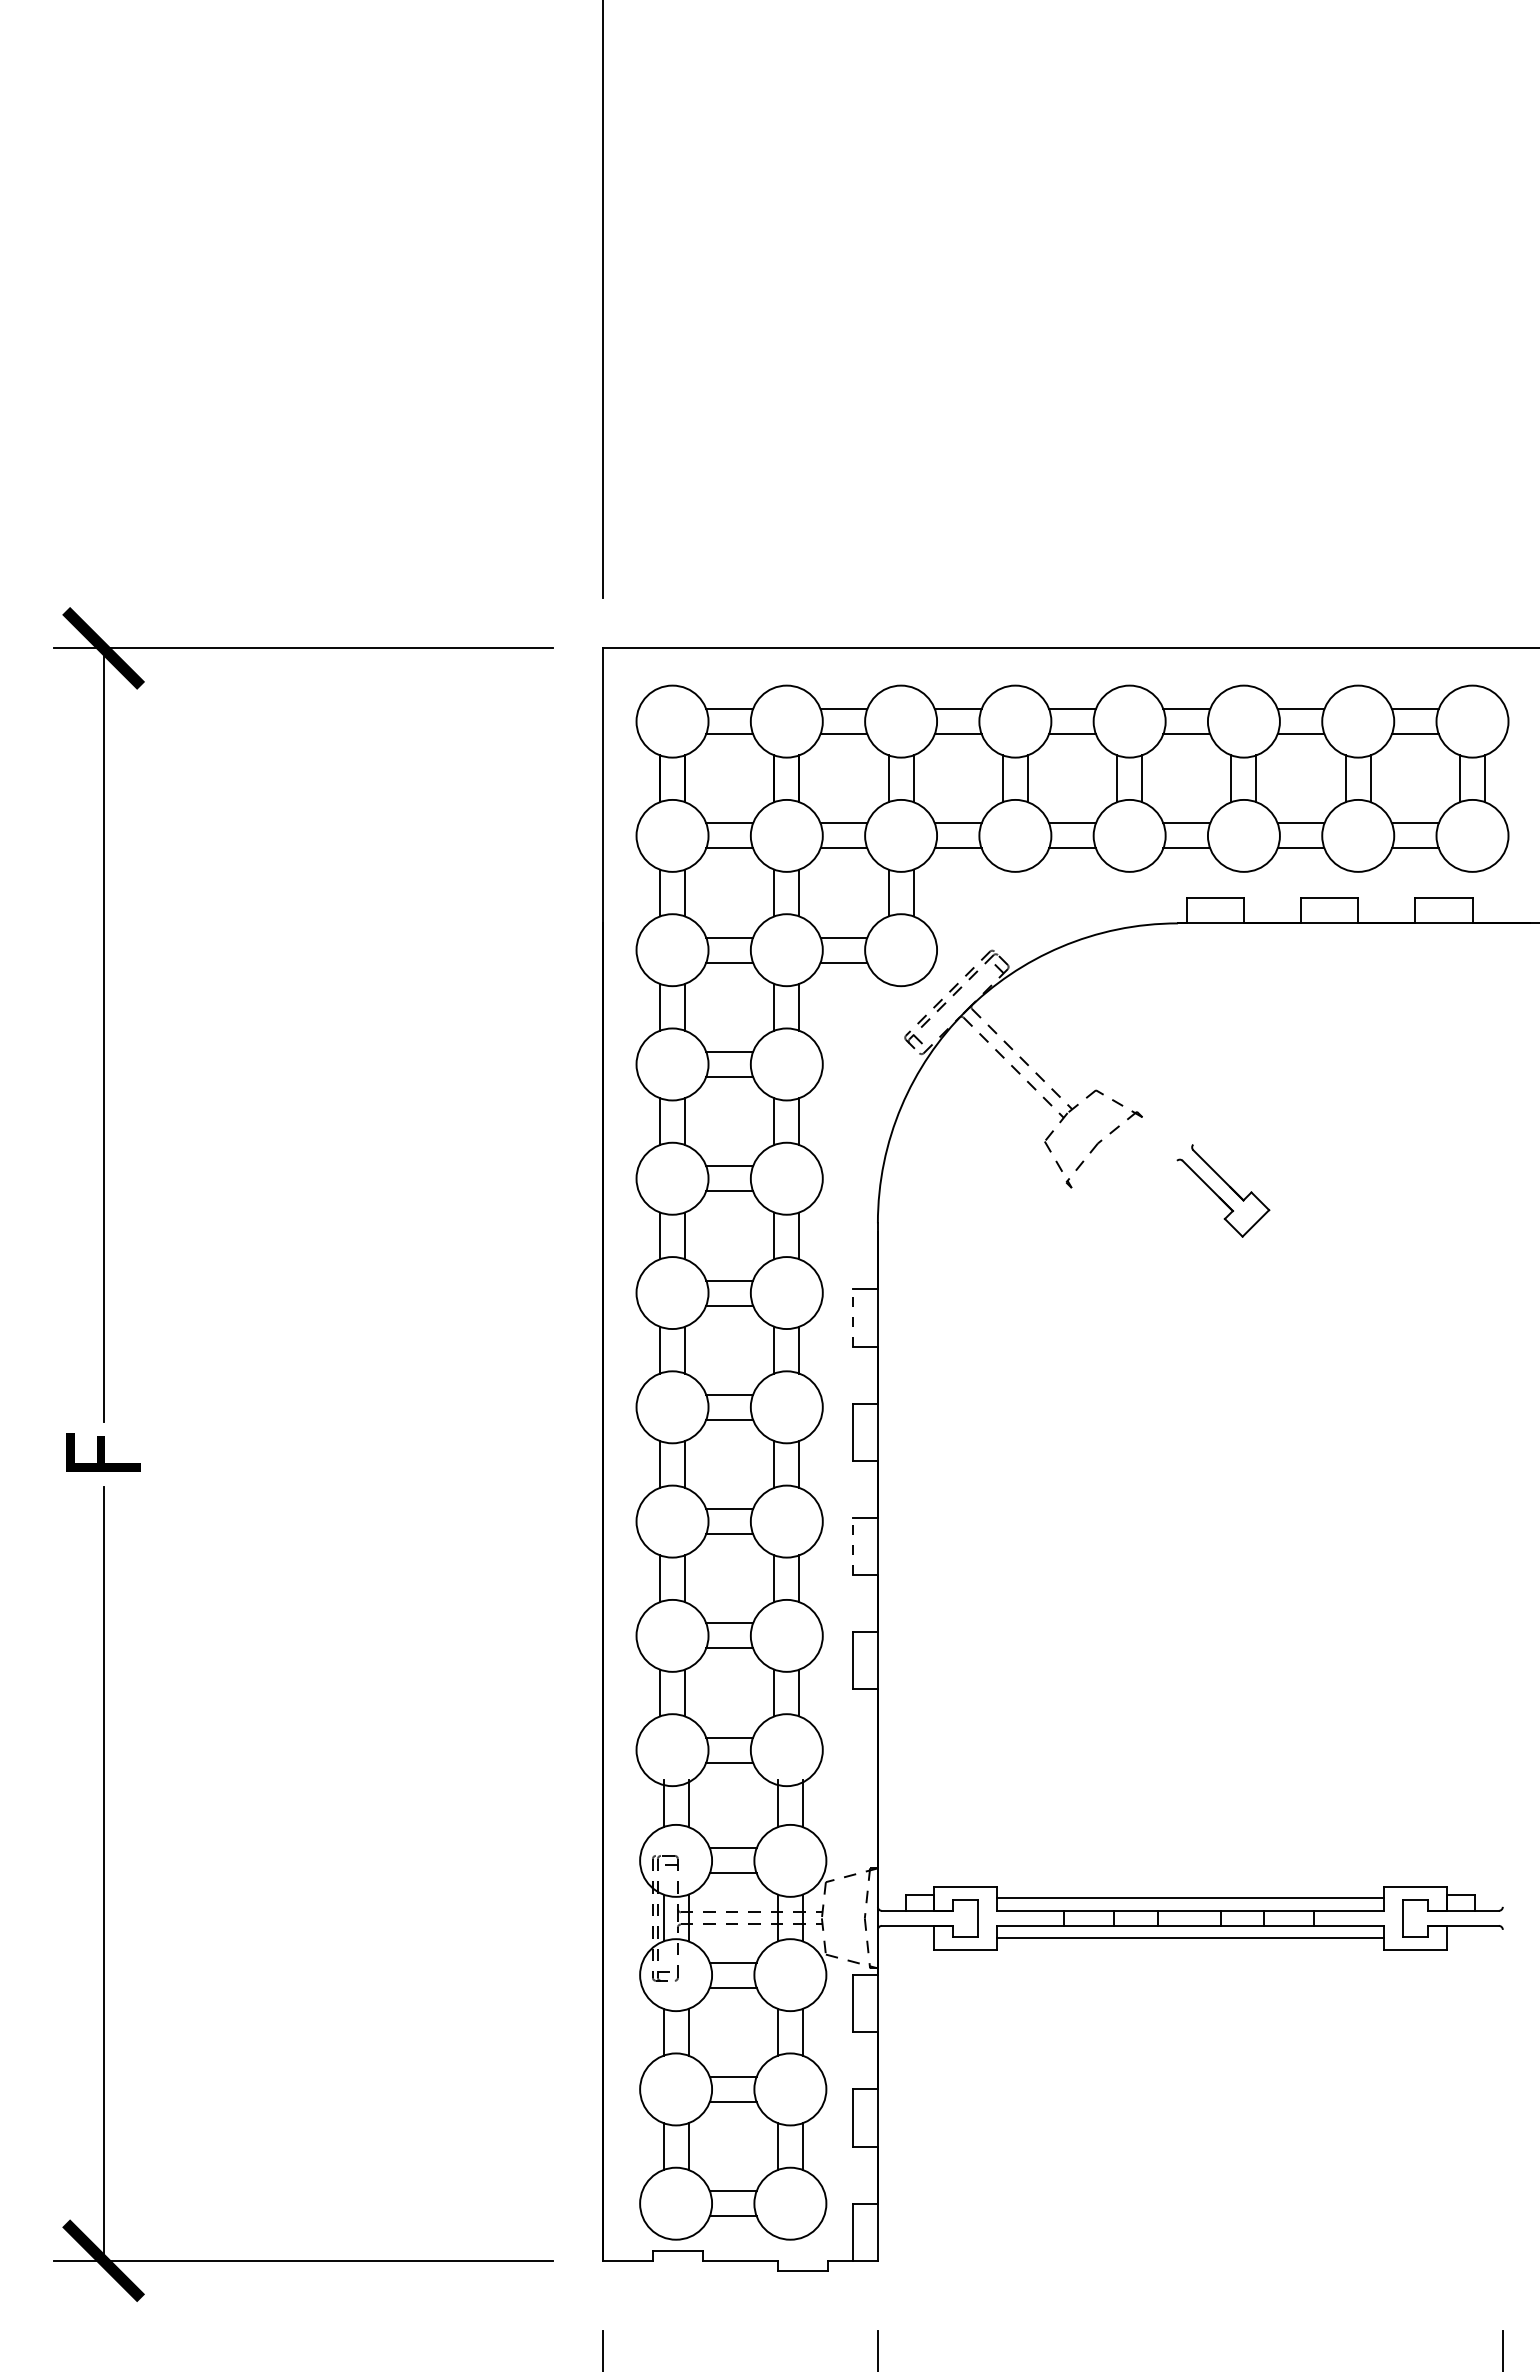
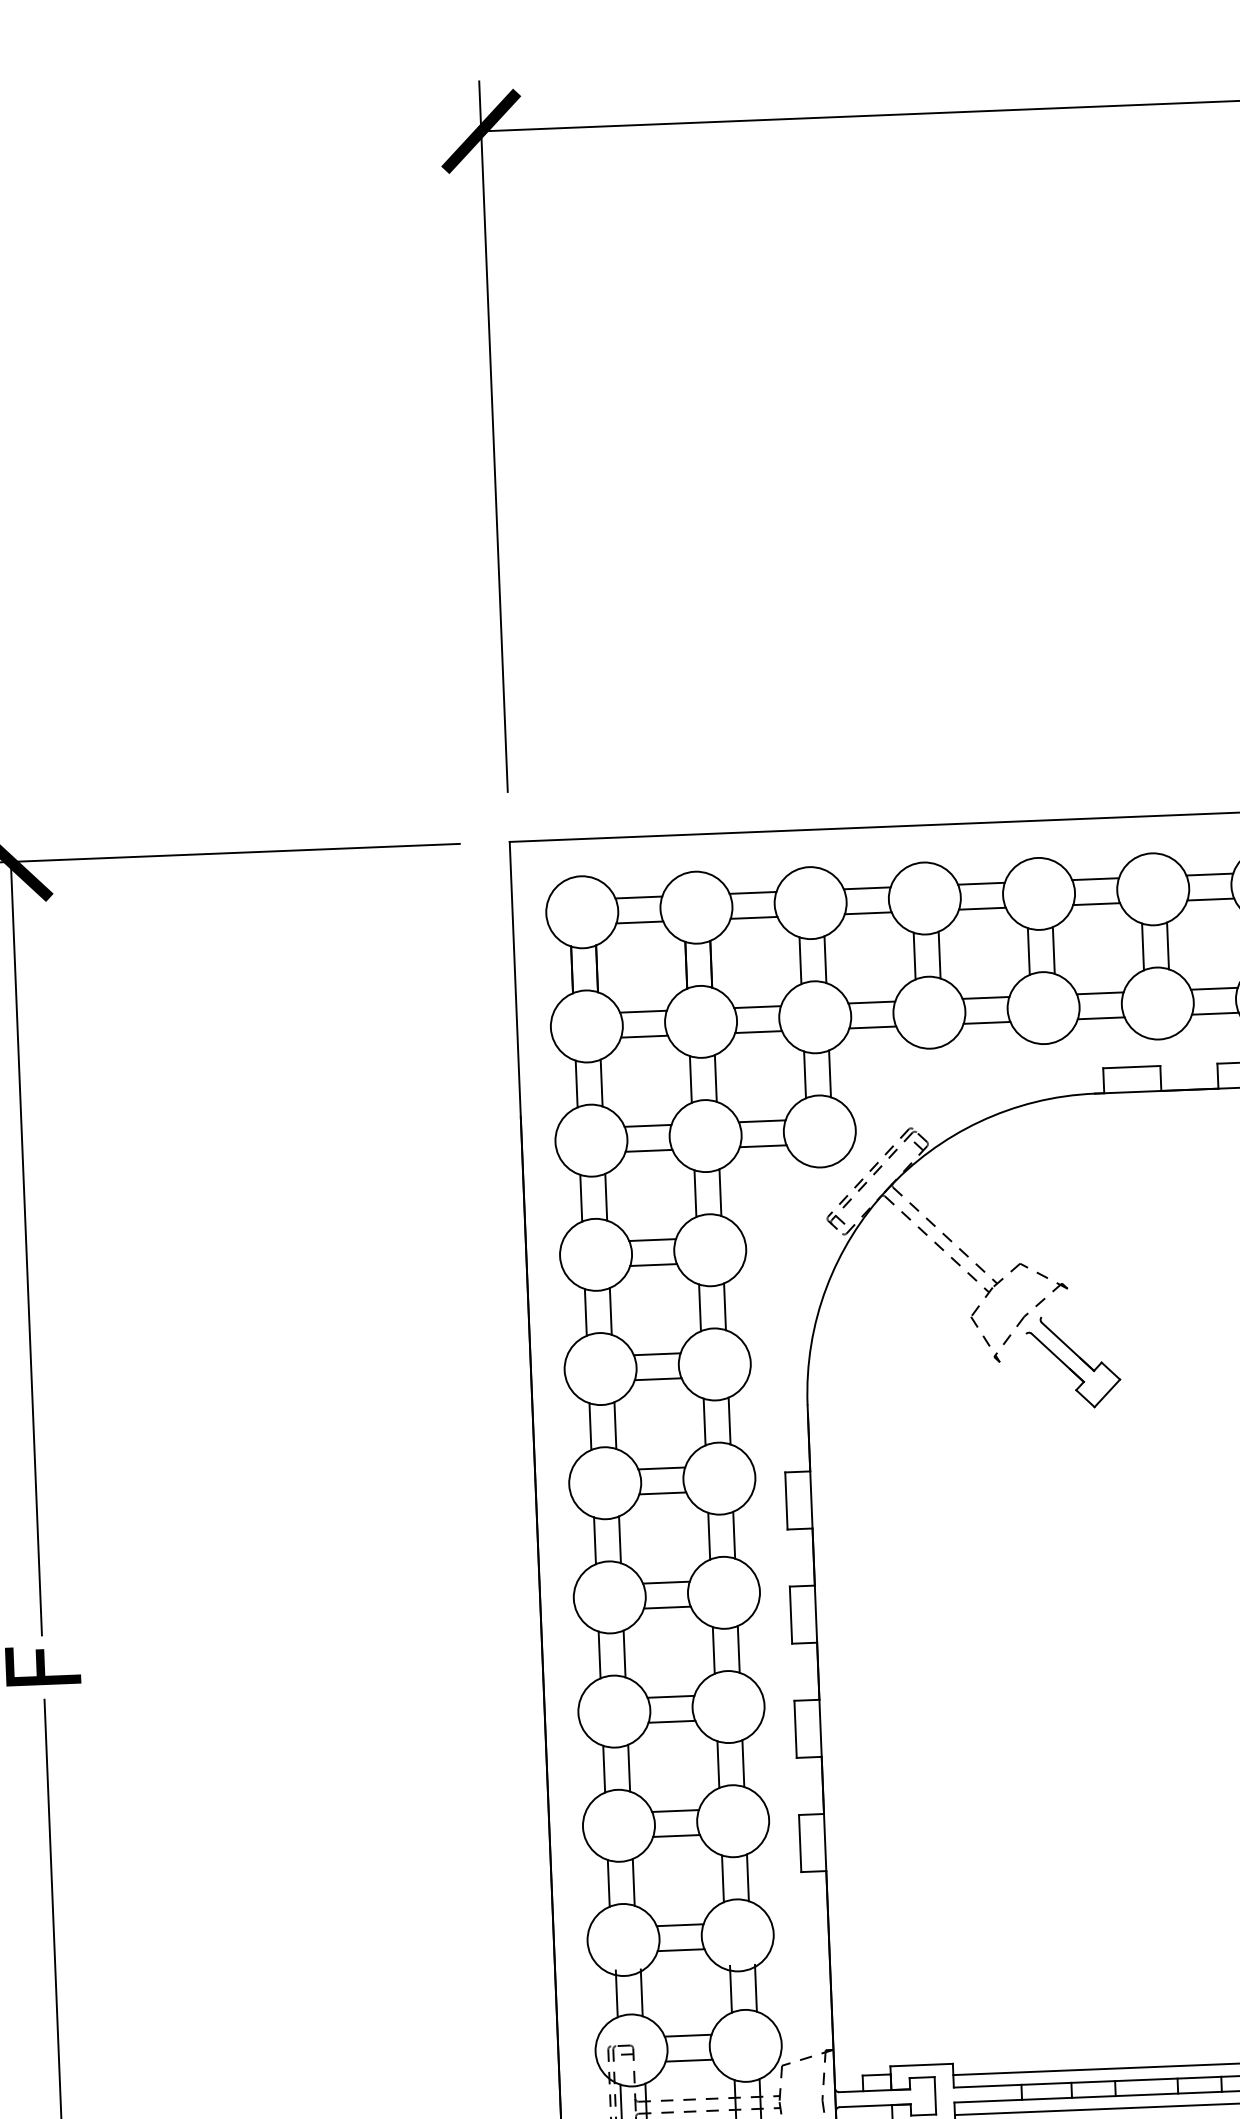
part: (1227, 1185) -> (1077, 1356), moved
line: (852, 1318) -> (786, 1501), dashed -> solid
line: (852, 1546) -> (795, 1729), dashed -> solid

